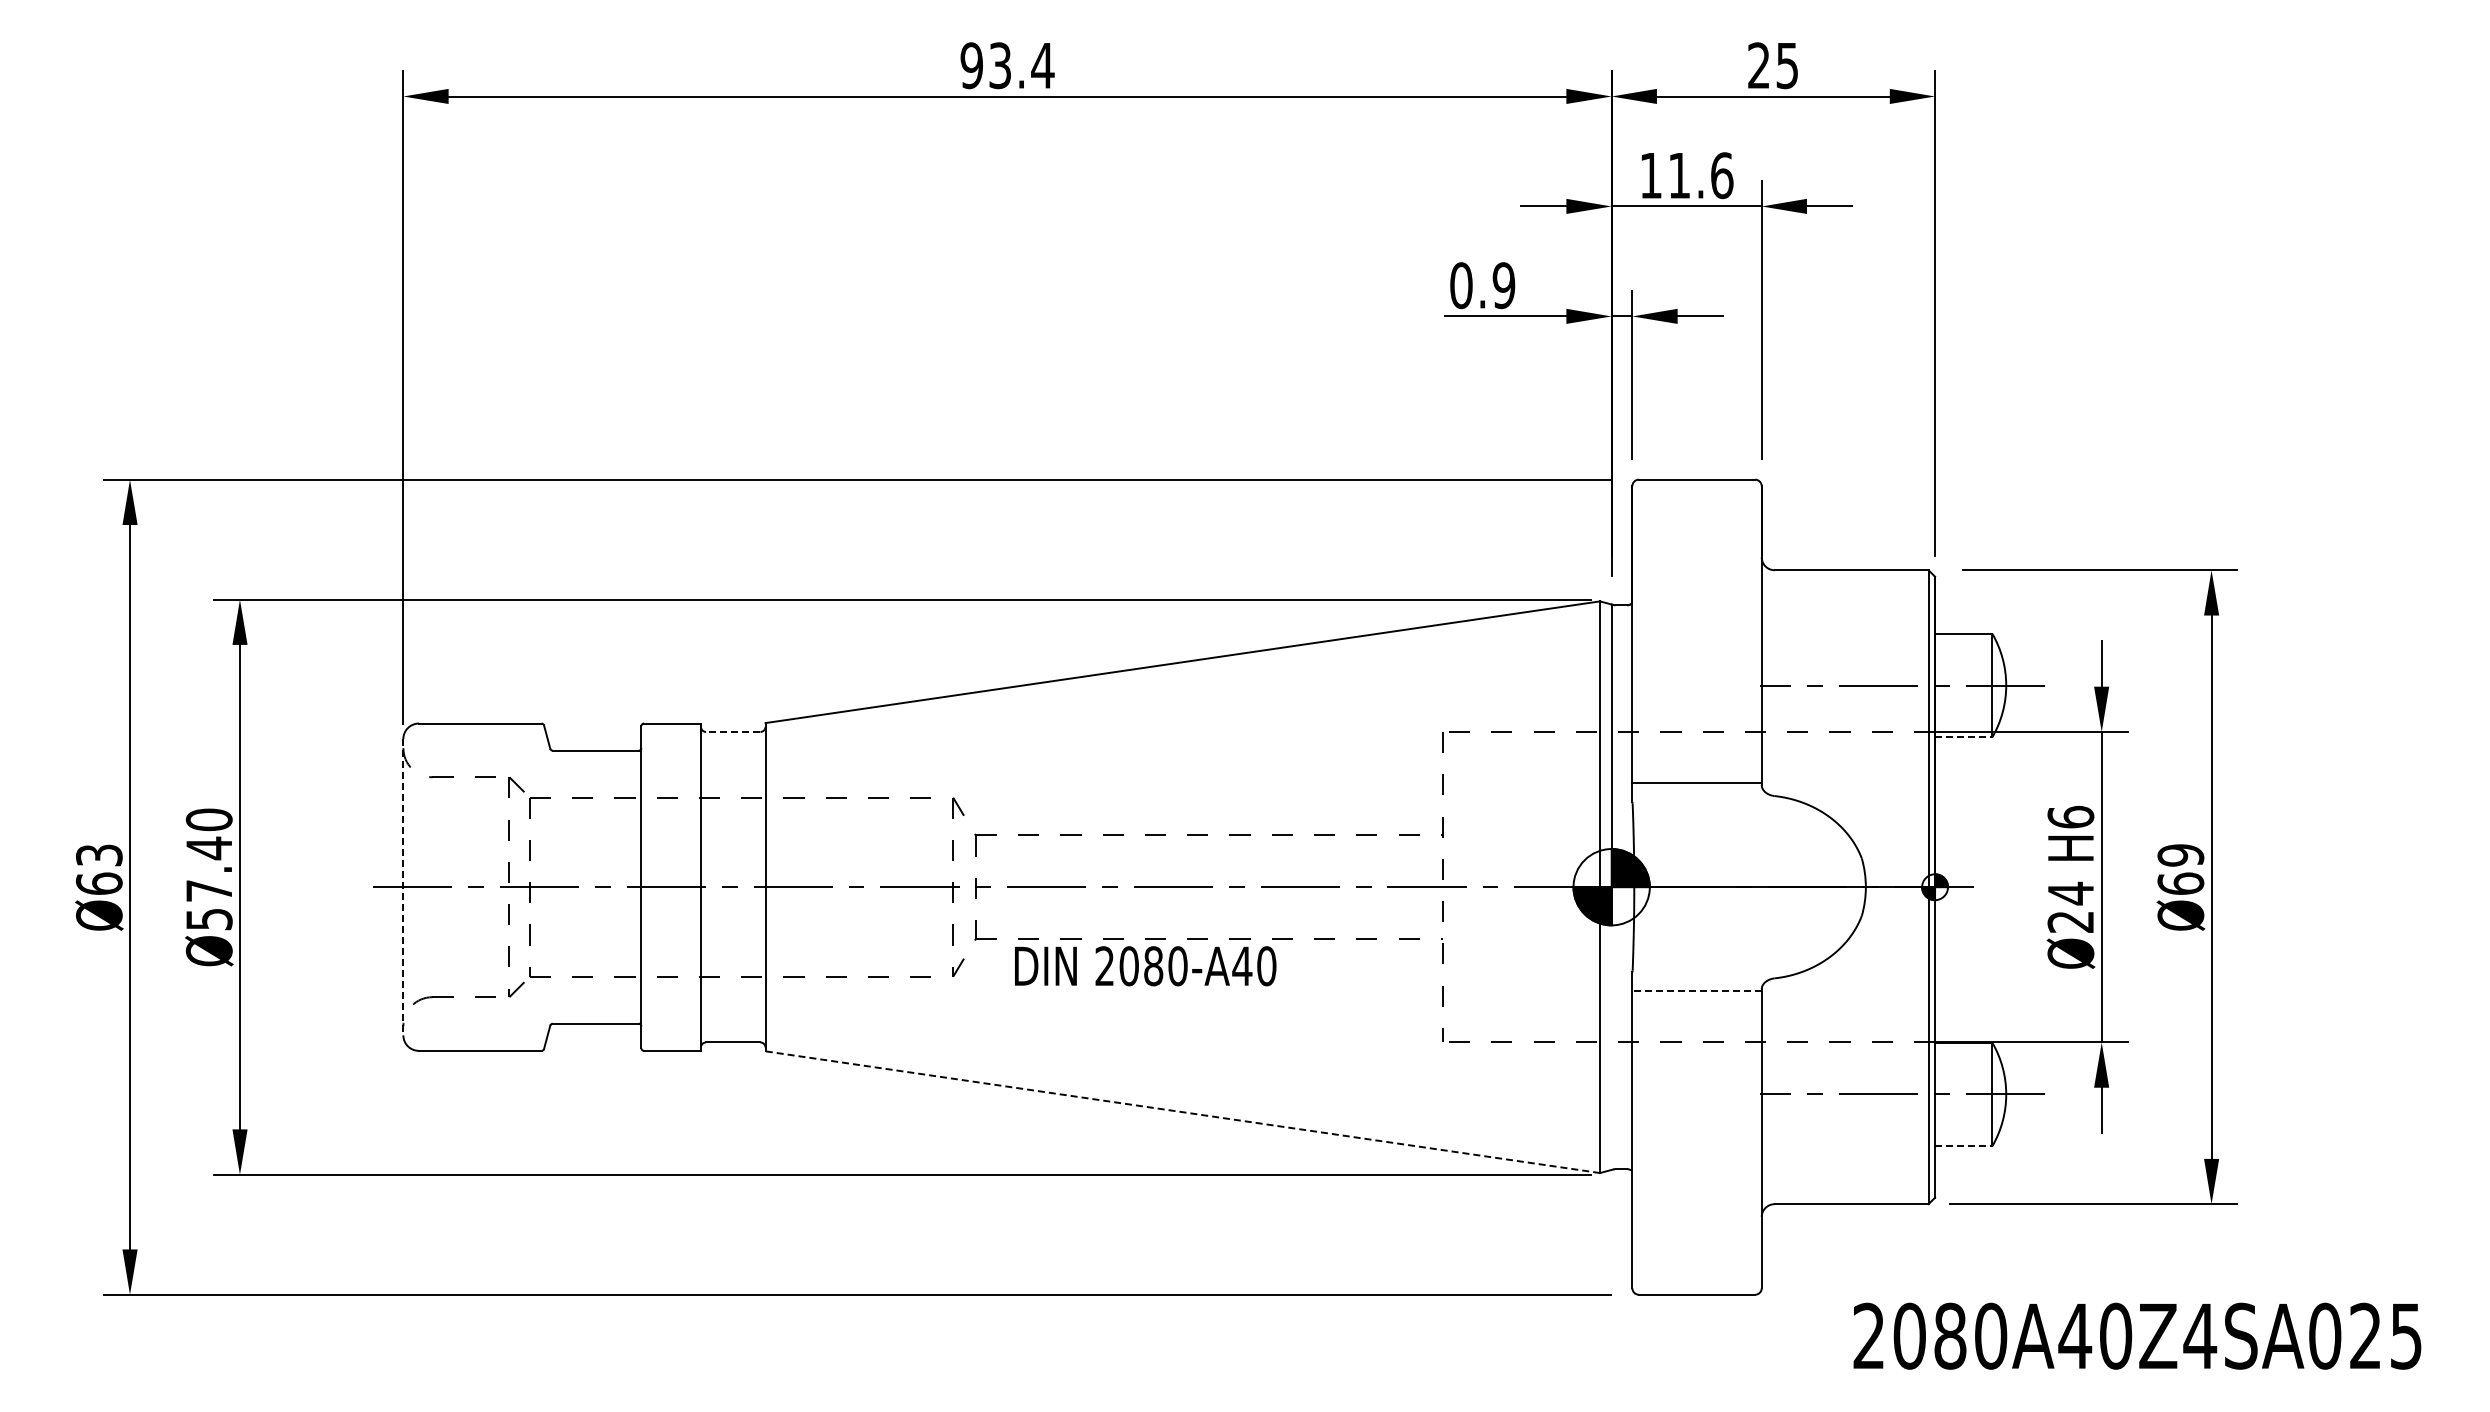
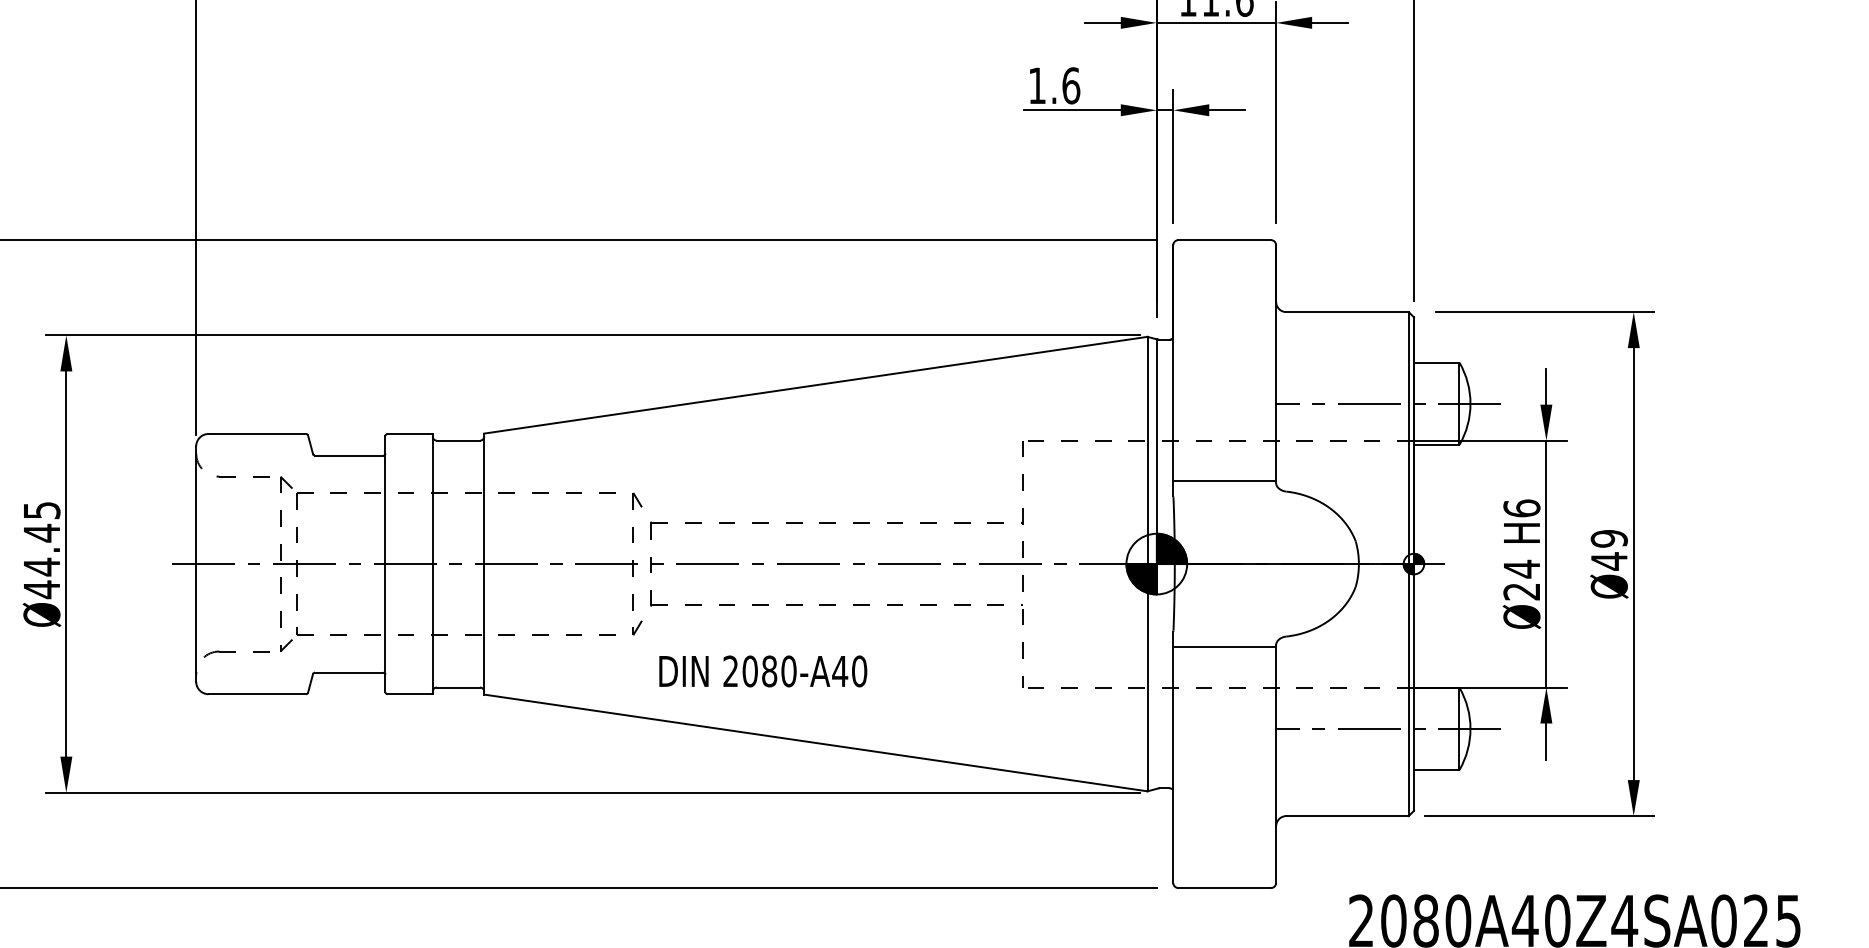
text: (1482, 285) -> (1054, 85), 0.9 -> 1.6
line: (732, 731) -> (457, 440), dashed -> solid
line: (1963, 737) -> (1436, 445), dashed -> solid
text: (208, 869) -> (41, 550), Ø57.40 -> Ø44.45
text: (2180, 883) -> (1609, 561), Ø69 -> Ø49
line: (403, 887) -> (196, 564), dashed -> solid
text: (1145, 966) -> (763, 671), moved
line: (1697, 991) -> (1225, 646), dashed -> solid
line: (1182, 1112) -> (815, 743), dashed -> solid
line: (1963, 1146) -> (1436, 770), dashed -> solid

